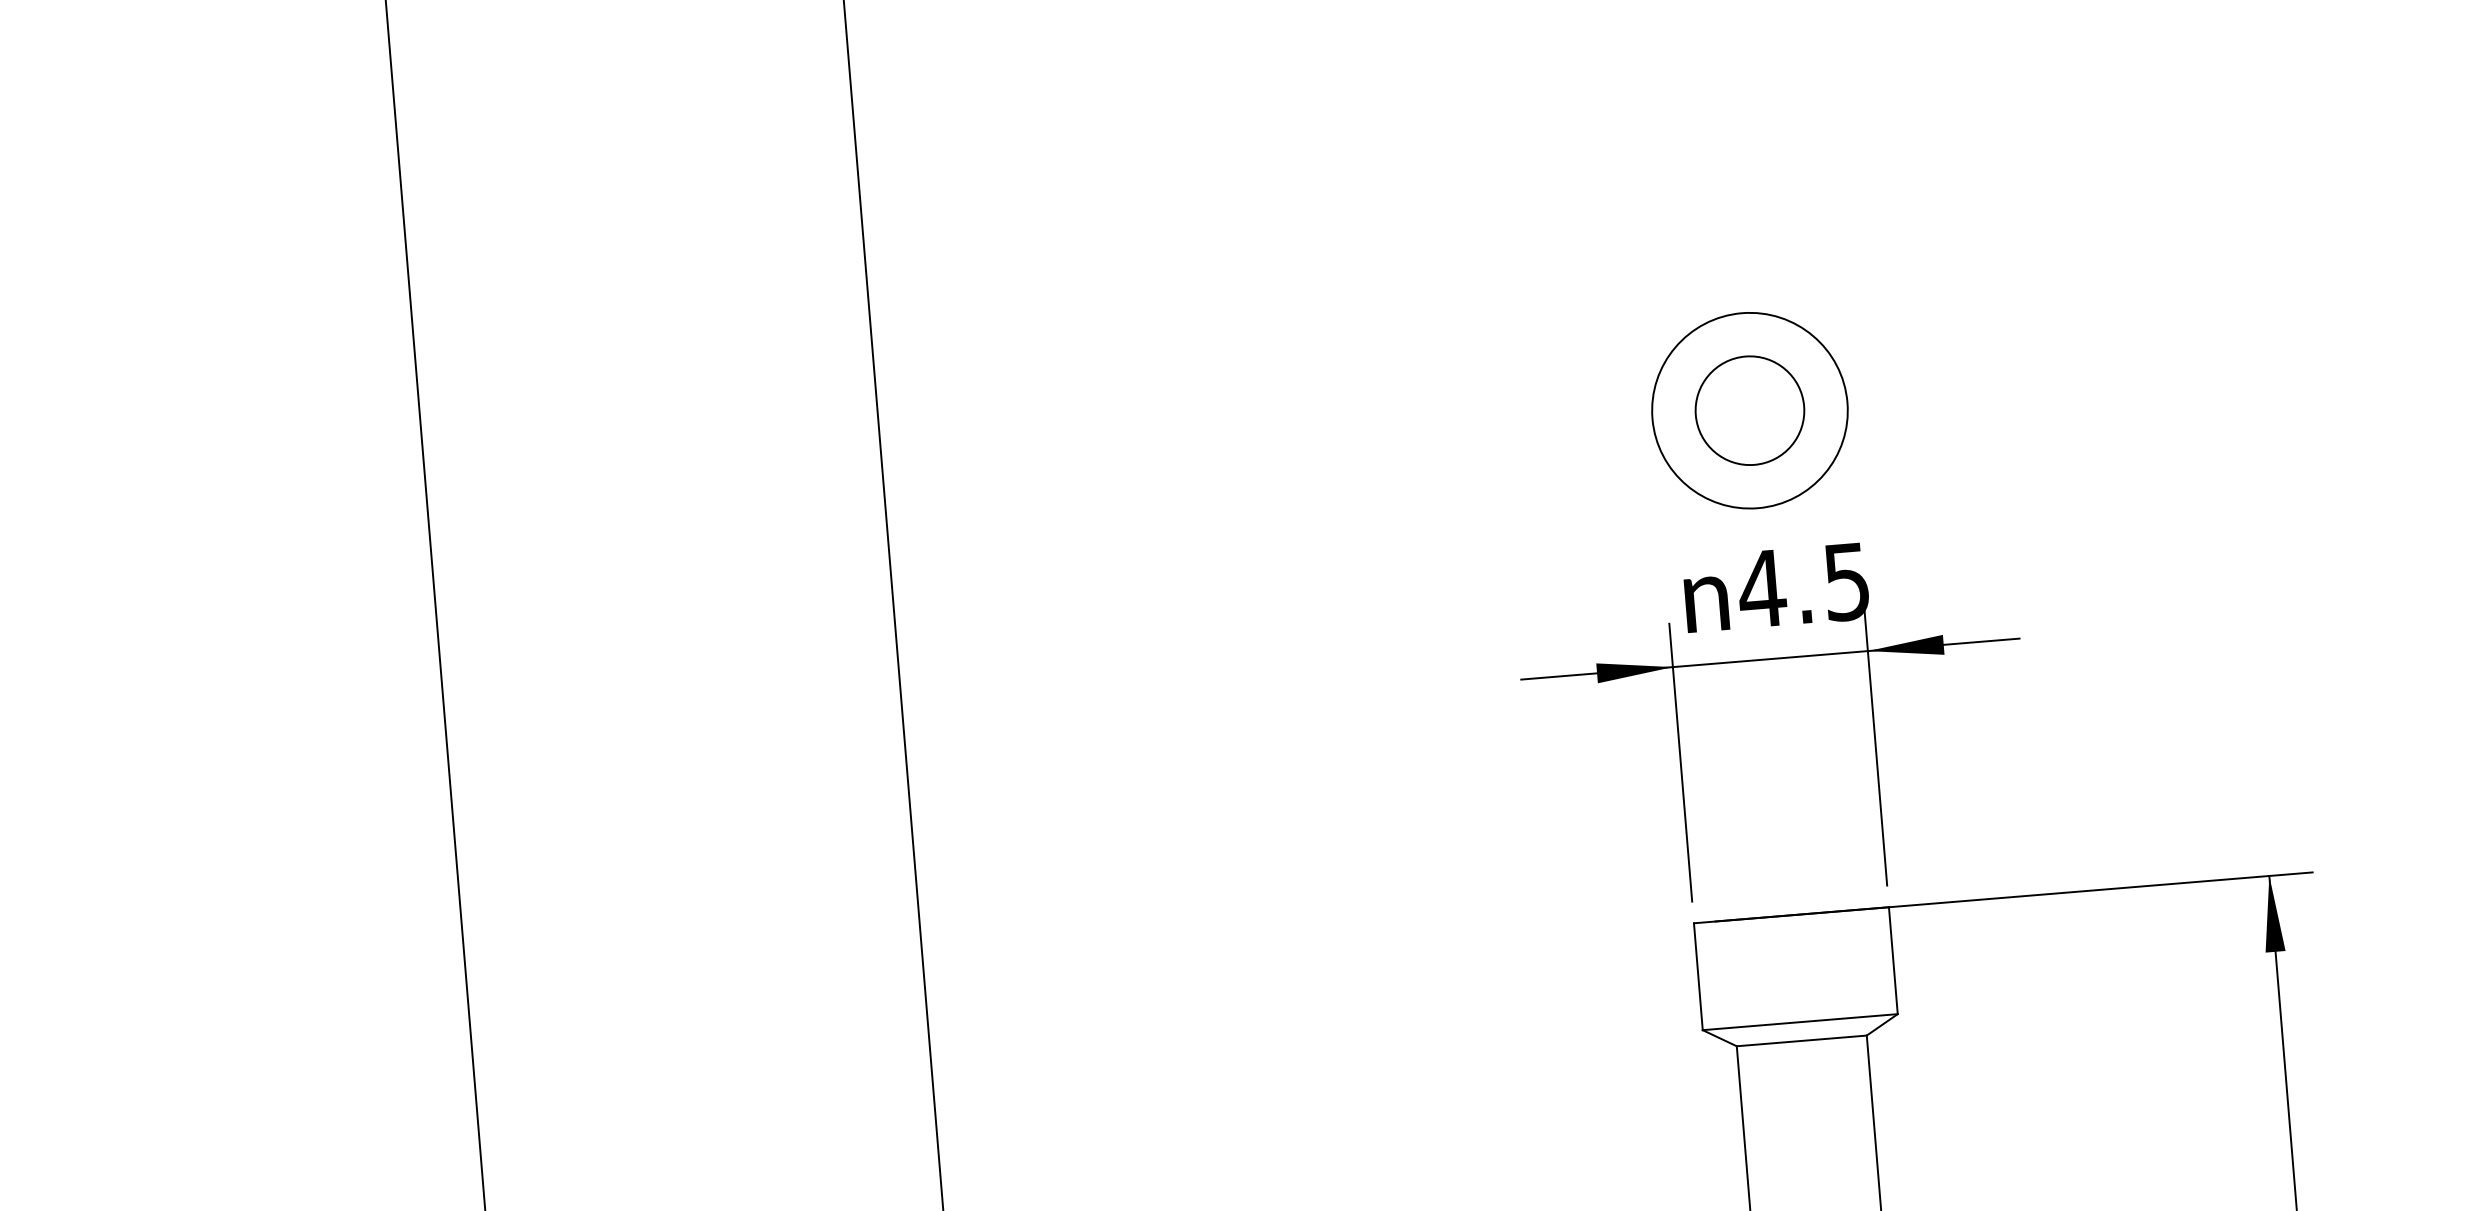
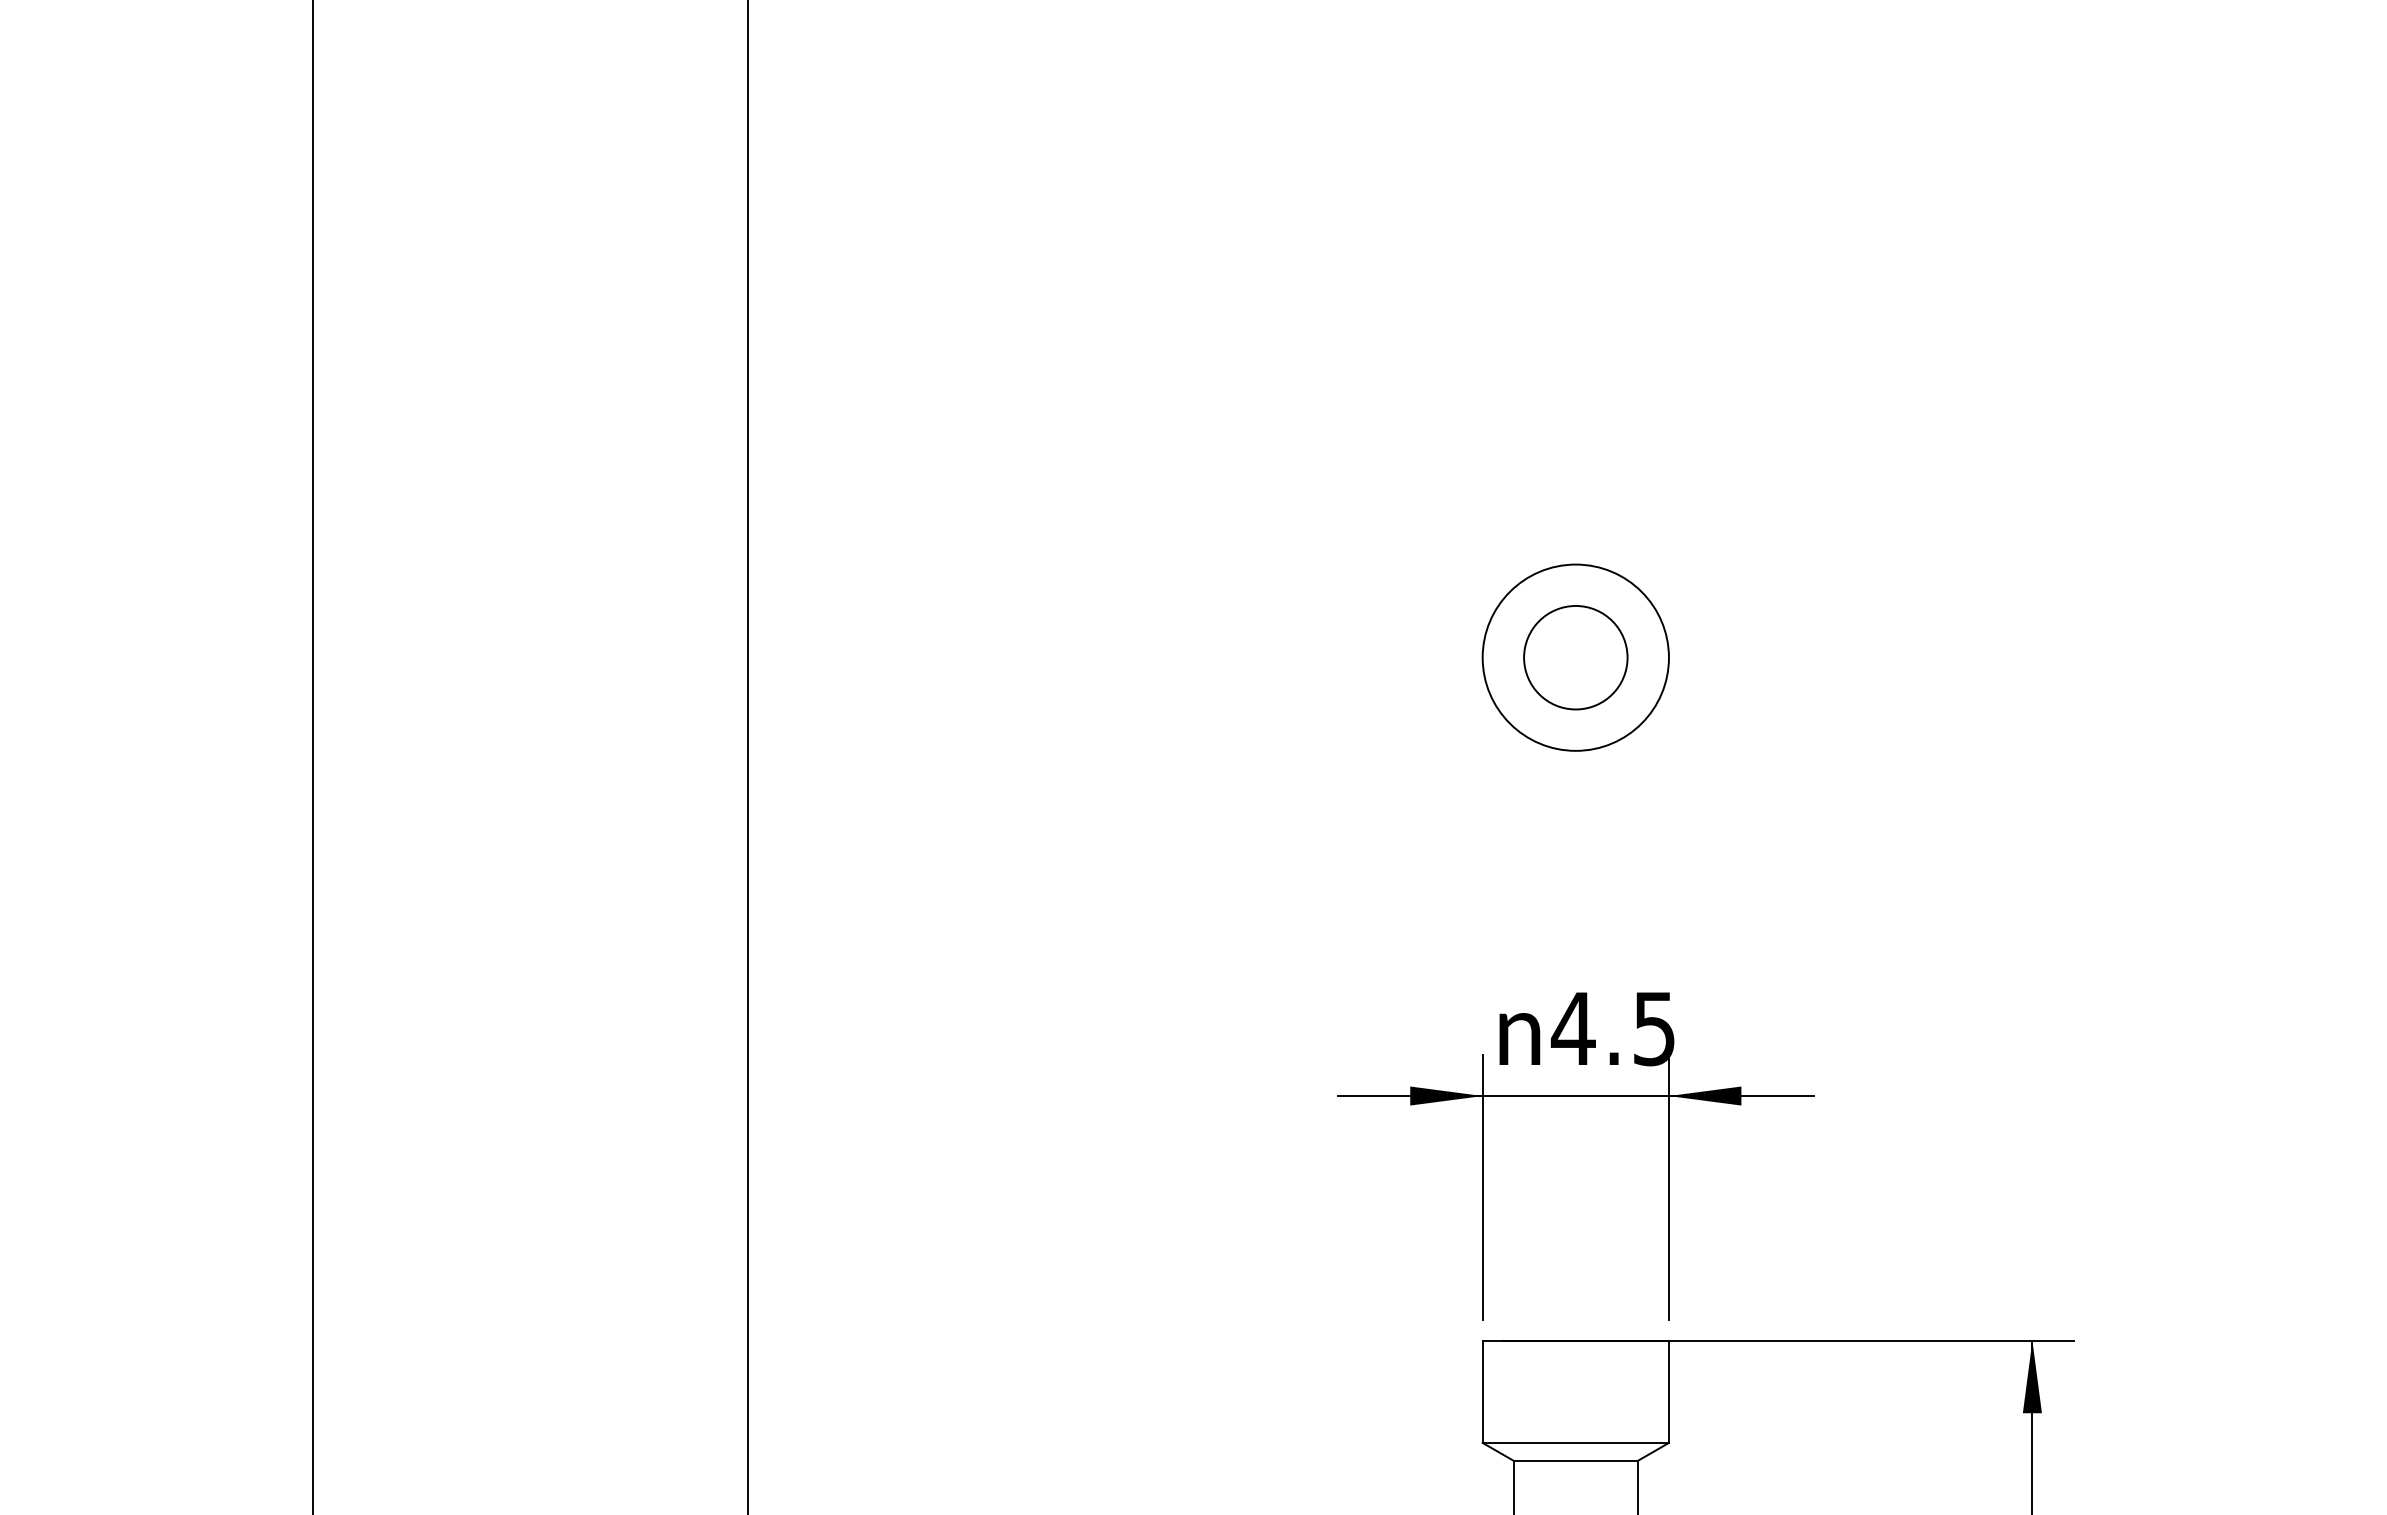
part: (1749, 410) -> (1575, 657), moved

